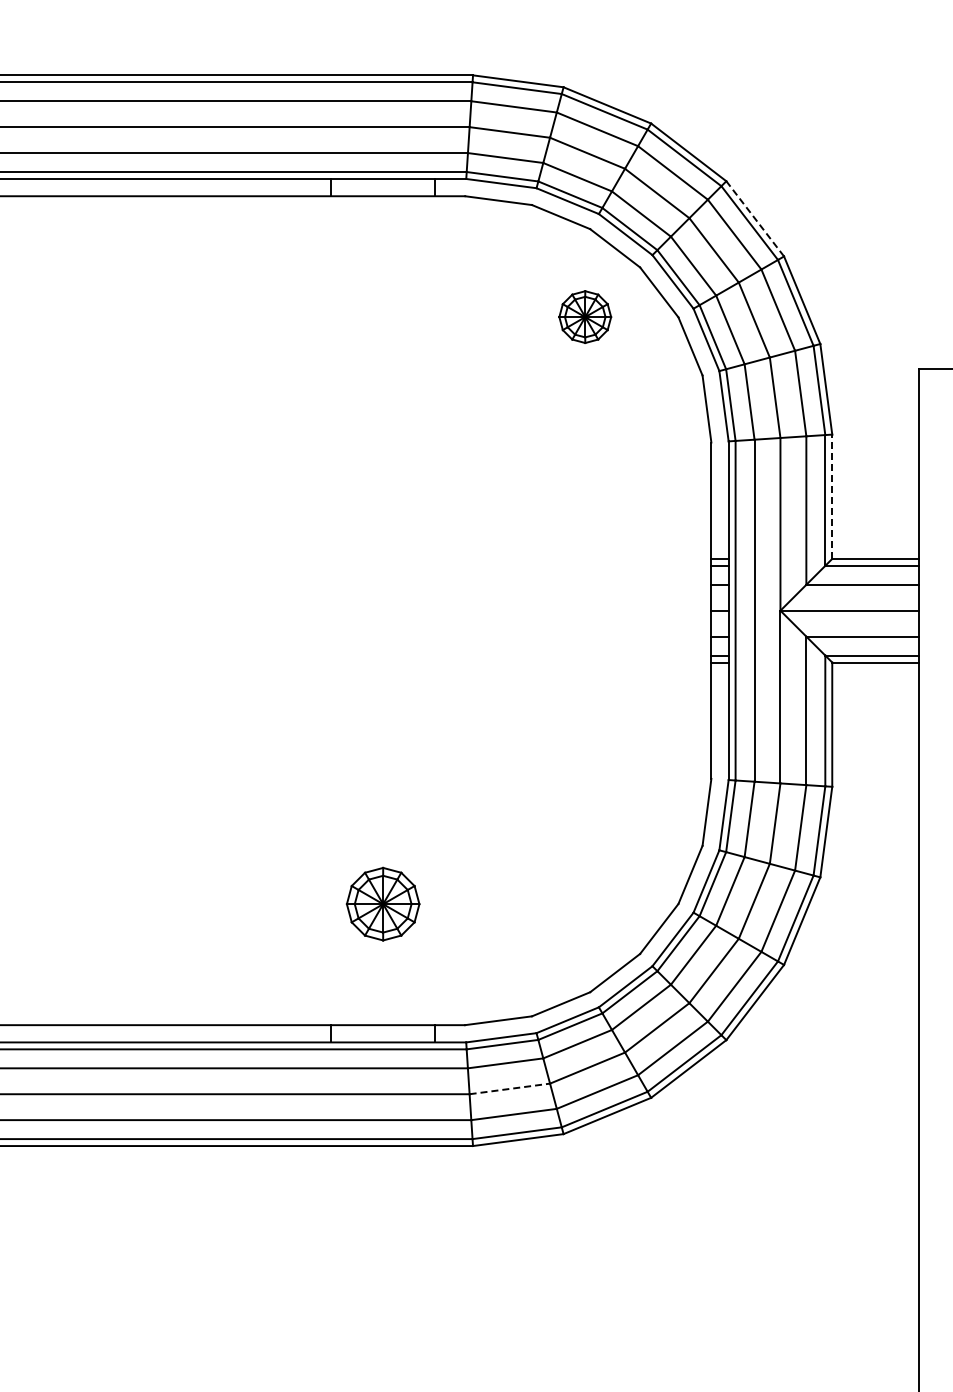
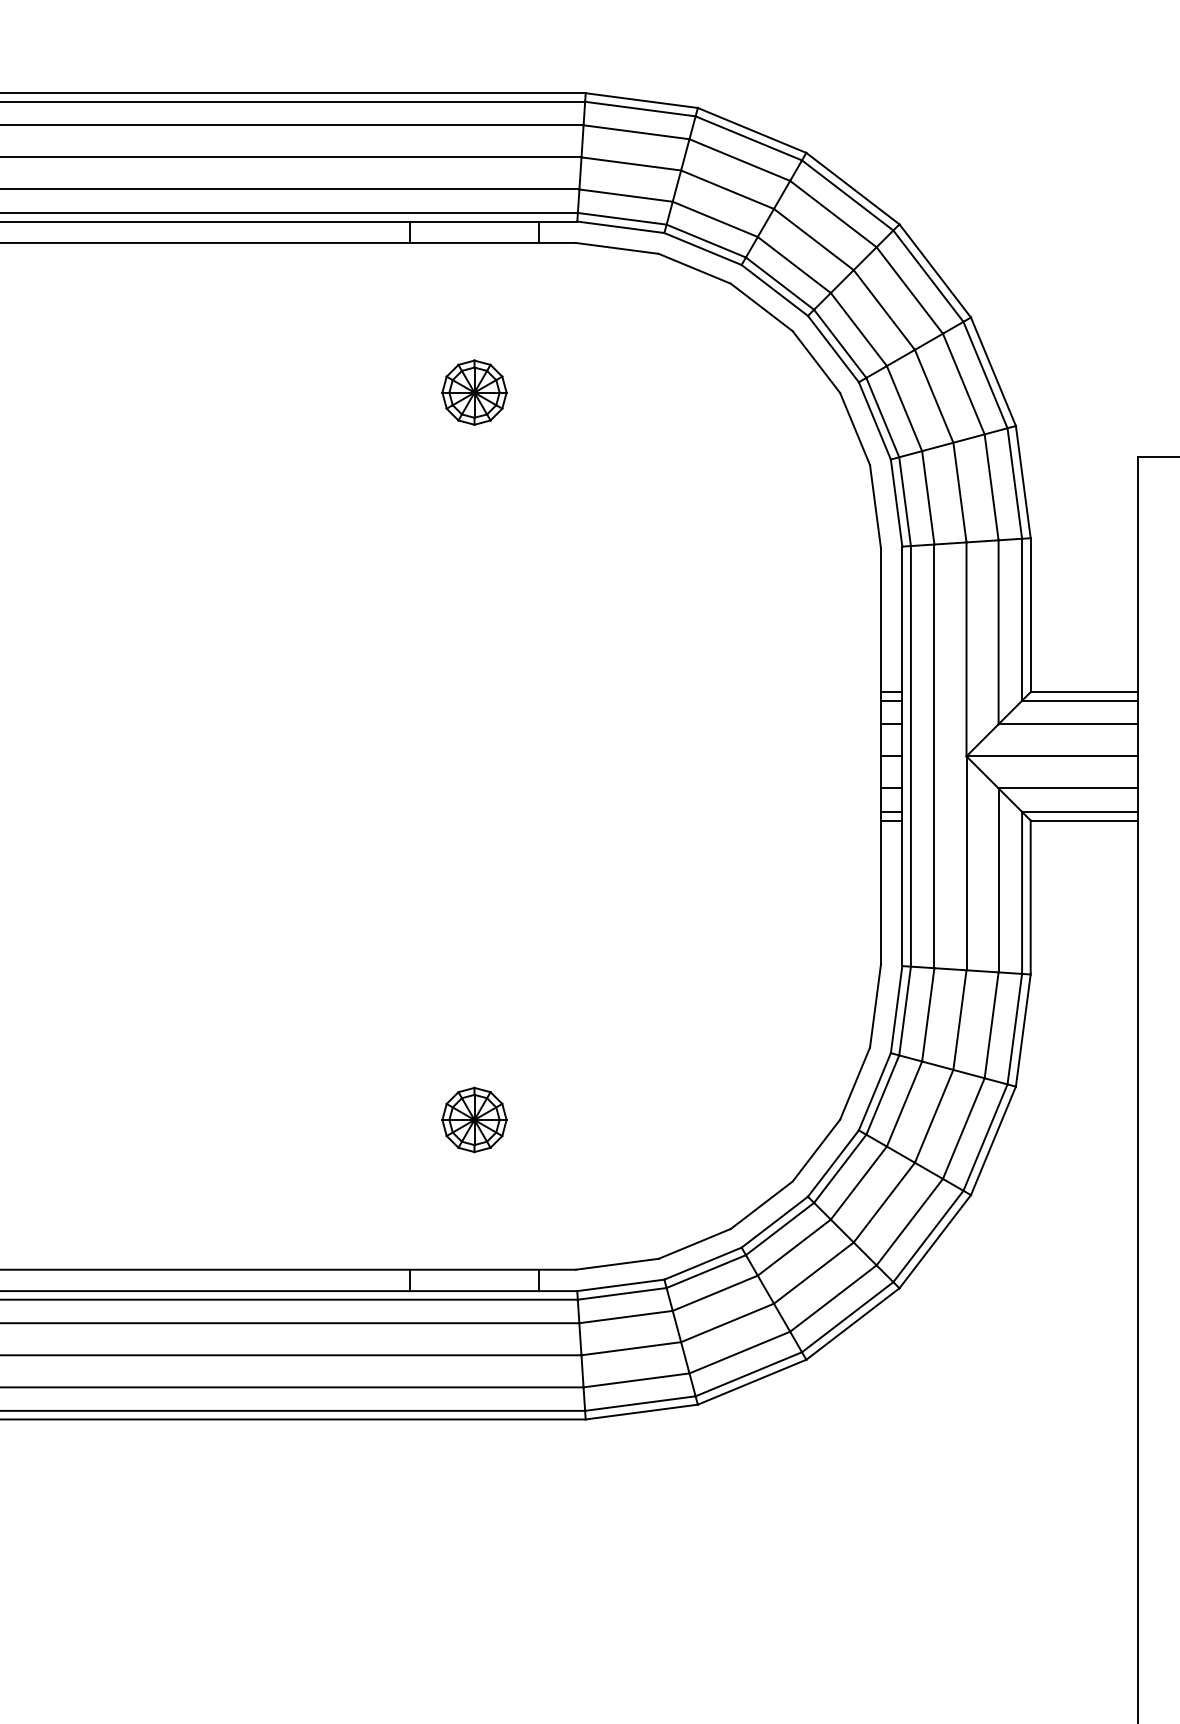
line: (754, 218) -> (934, 270), dashed -> solid
part: (585, 316) -> (474, 391), moved
line: (832, 496) -> (1030, 614), dashed -> solid
part: (383, 904) -> (474, 1120), size x0.71
line: (509, 1088) -> (630, 1348), dashed -> solid

